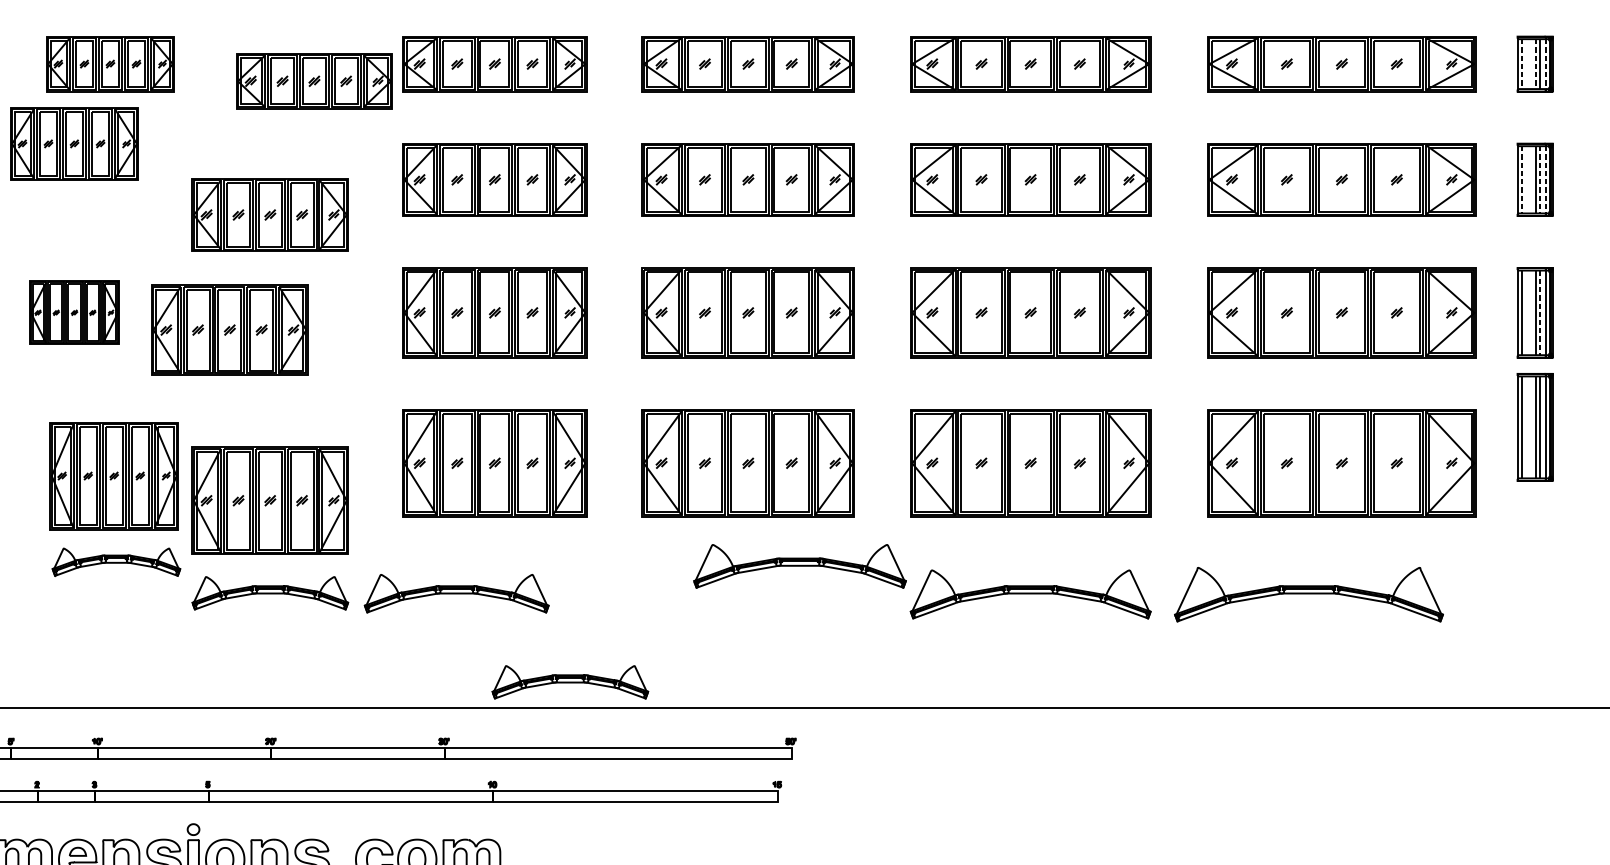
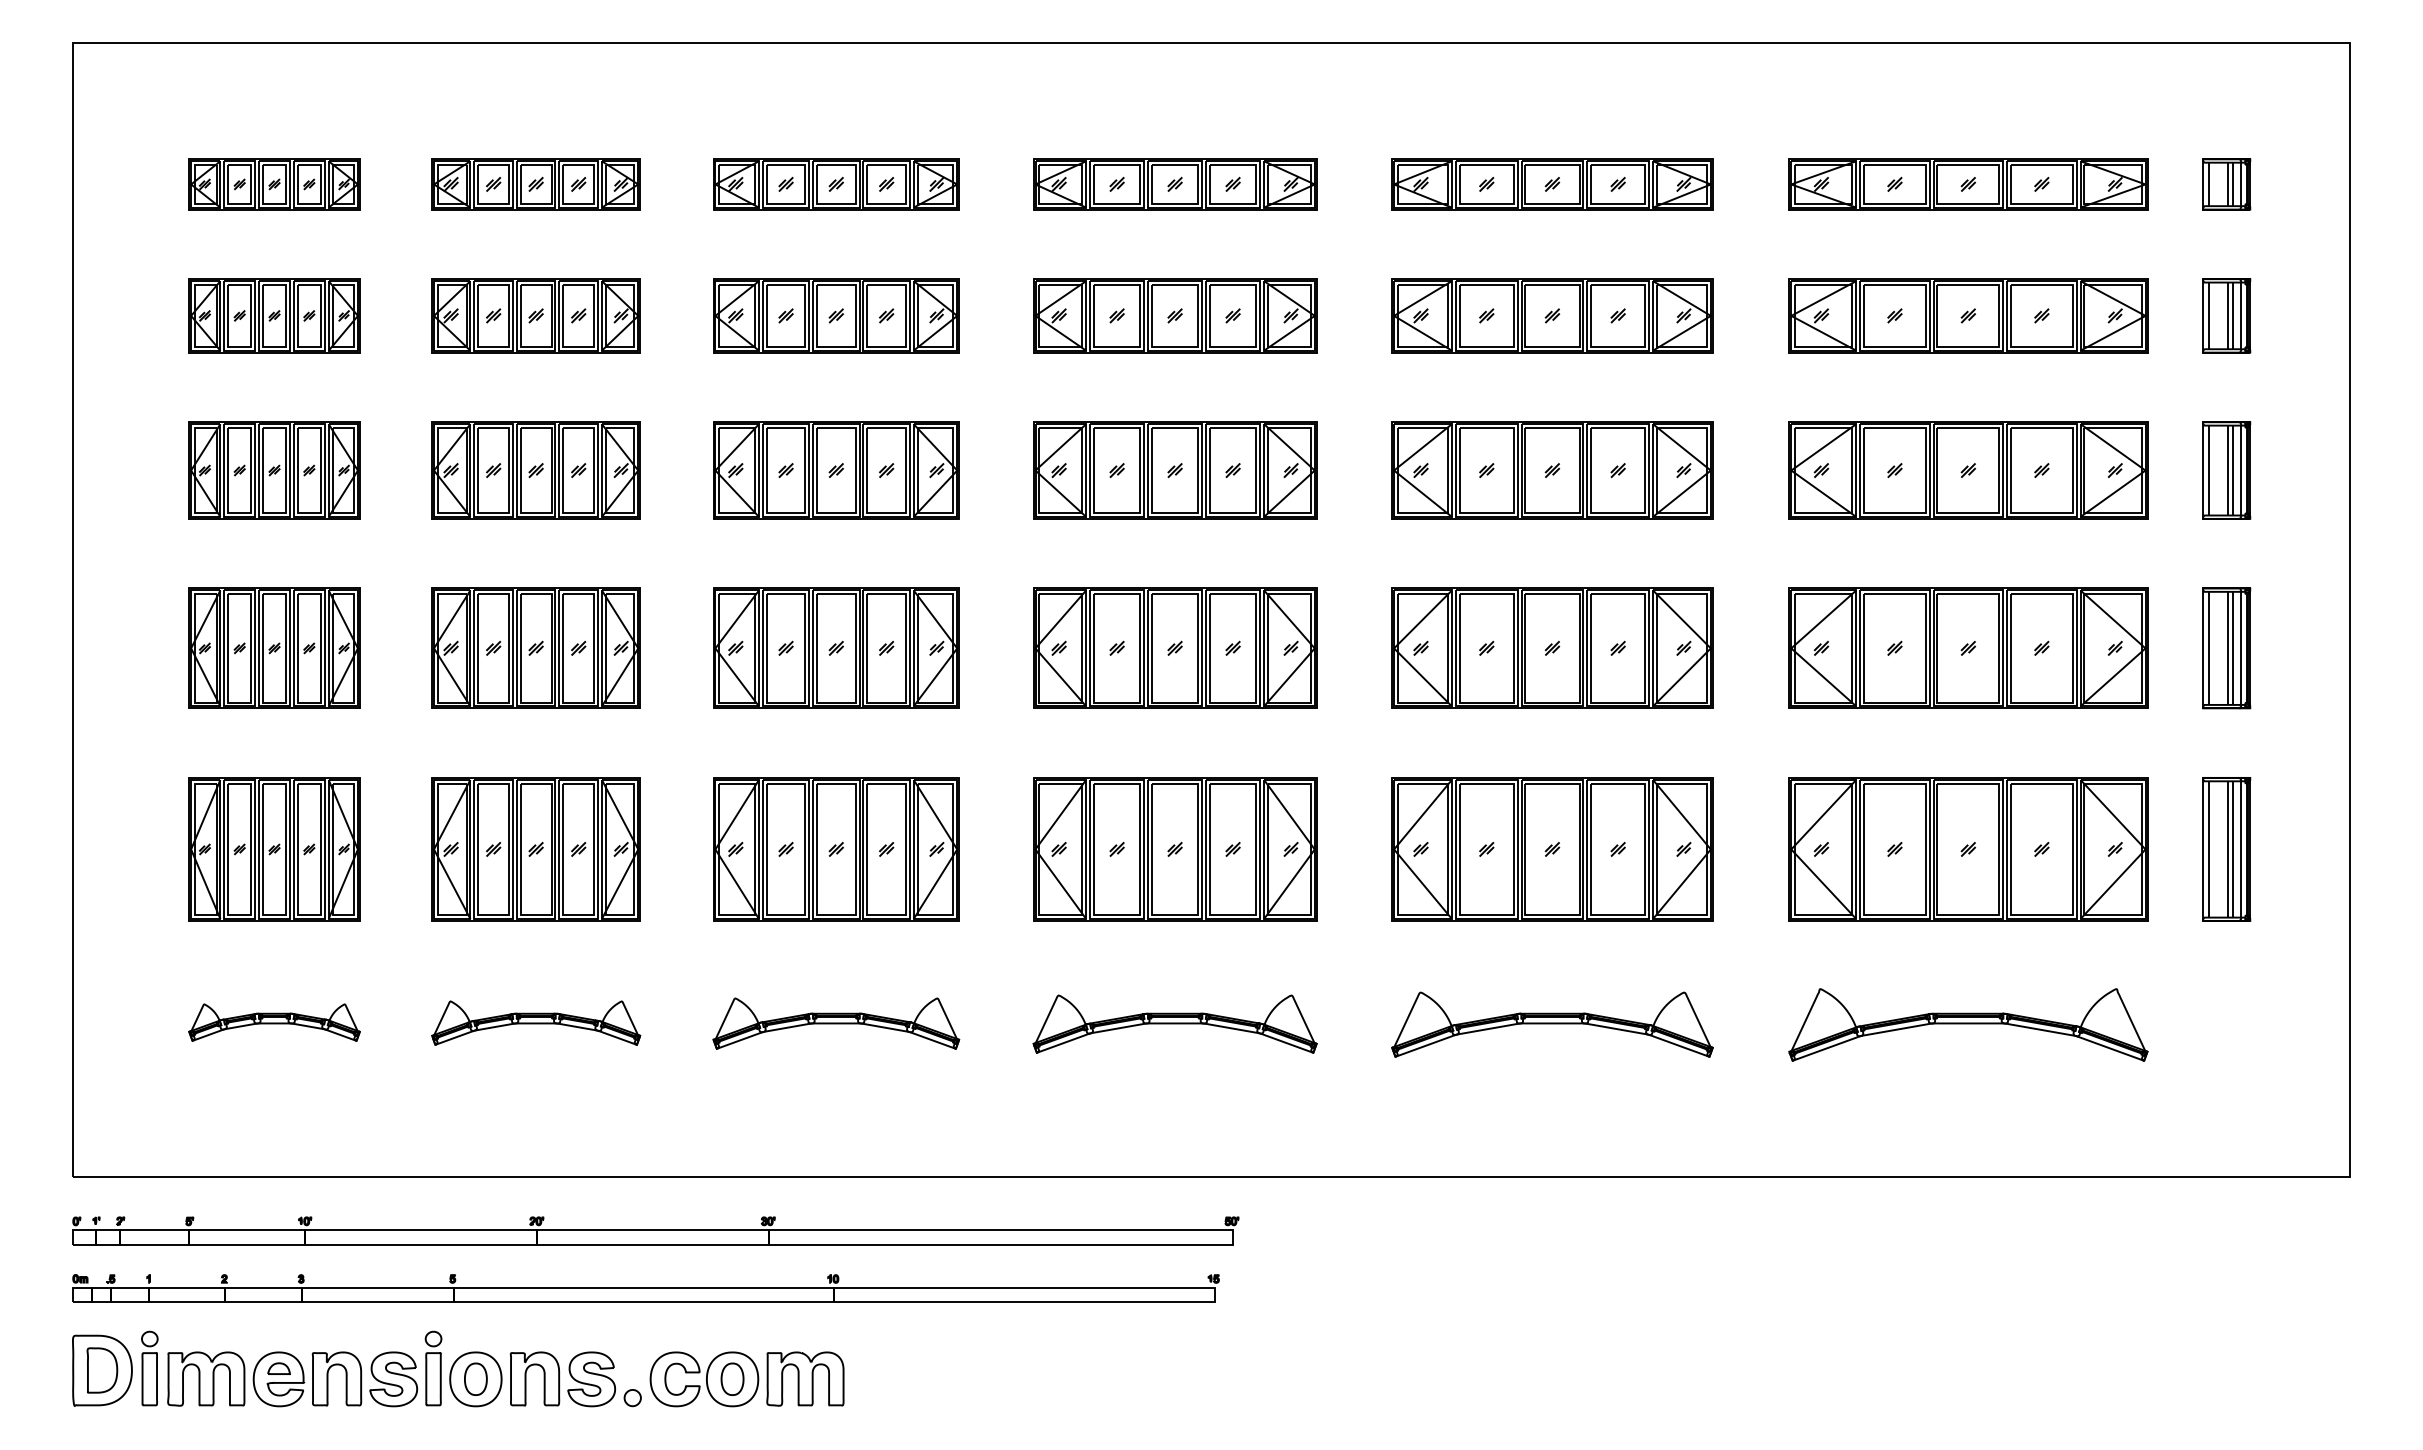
part: (110, 63) -> (274, 315), moved
line: (1522, 64) -> (2209, 316), dashed -> solid
line: (1536, 64) -> (2228, 316), dashed -> solid
line: (1545, 64) -> (2240, 316), dashed -> solid
part: (313, 81) -> (535, 315), moved
part: (74, 143) -> (274, 470), moved
line: (1522, 179) -> (2209, 470), dashed -> solid
line: (1540, 179) -> (2233, 470), dashed -> solid
line: (1545, 179) -> (2240, 470), dashed -> solid
part: (269, 214) -> (535, 470), moved
part: (74, 312) -> (274, 647), size x1.43
line: (1540, 312) -> (2233, 648), dashed -> solid
part: (229, 329) -> (535, 647), moved
part: (1535, 427) -> (2226, 849), moved
part: (114, 476) -> (274, 849), moved
part: (269, 500) -> (535, 849), moved
part: (116, 562) -> (274, 1022), moved
part: (799, 565) -> (1174, 1023), moved
part: (456, 593) -> (836, 1023), moved
part: (1309, 594) -> (1968, 1024), moved
part: (570, 681) -> (937, 1141), removed

